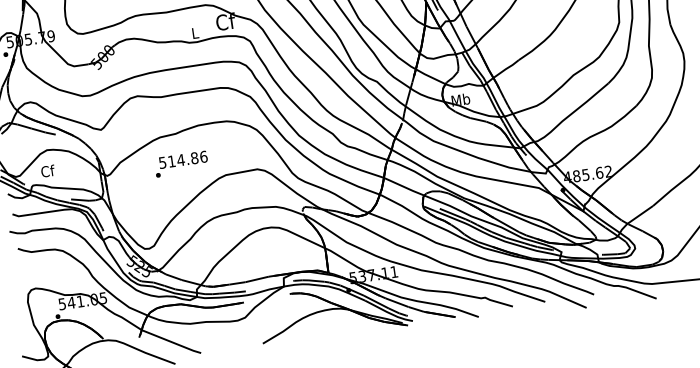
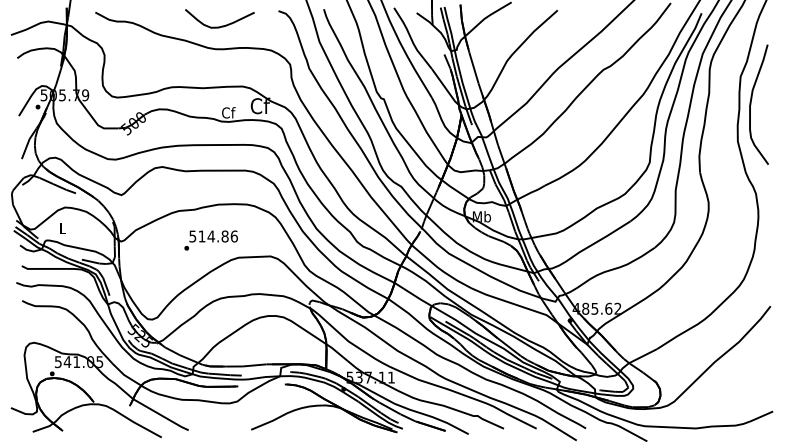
text: (195, 32) -> (228, 112), L -> Cf
text: (180, 164) -> (210, 240), moved
text: (47, 171) -> (62, 228), Cf -> L

